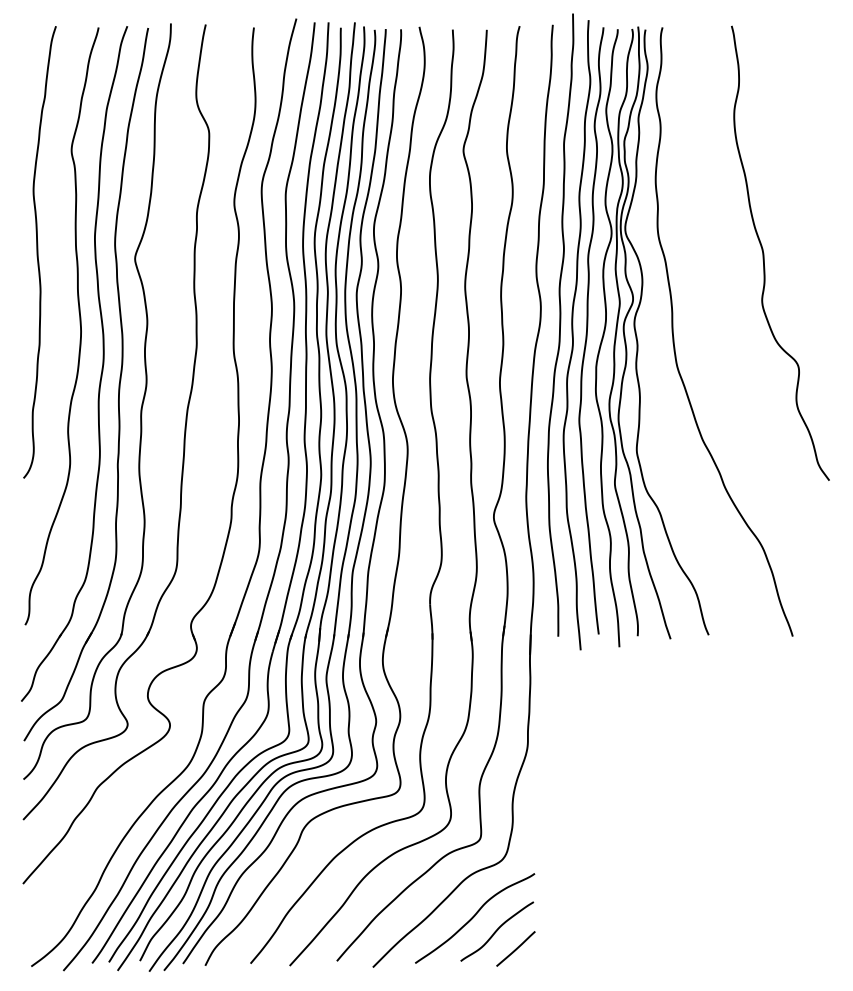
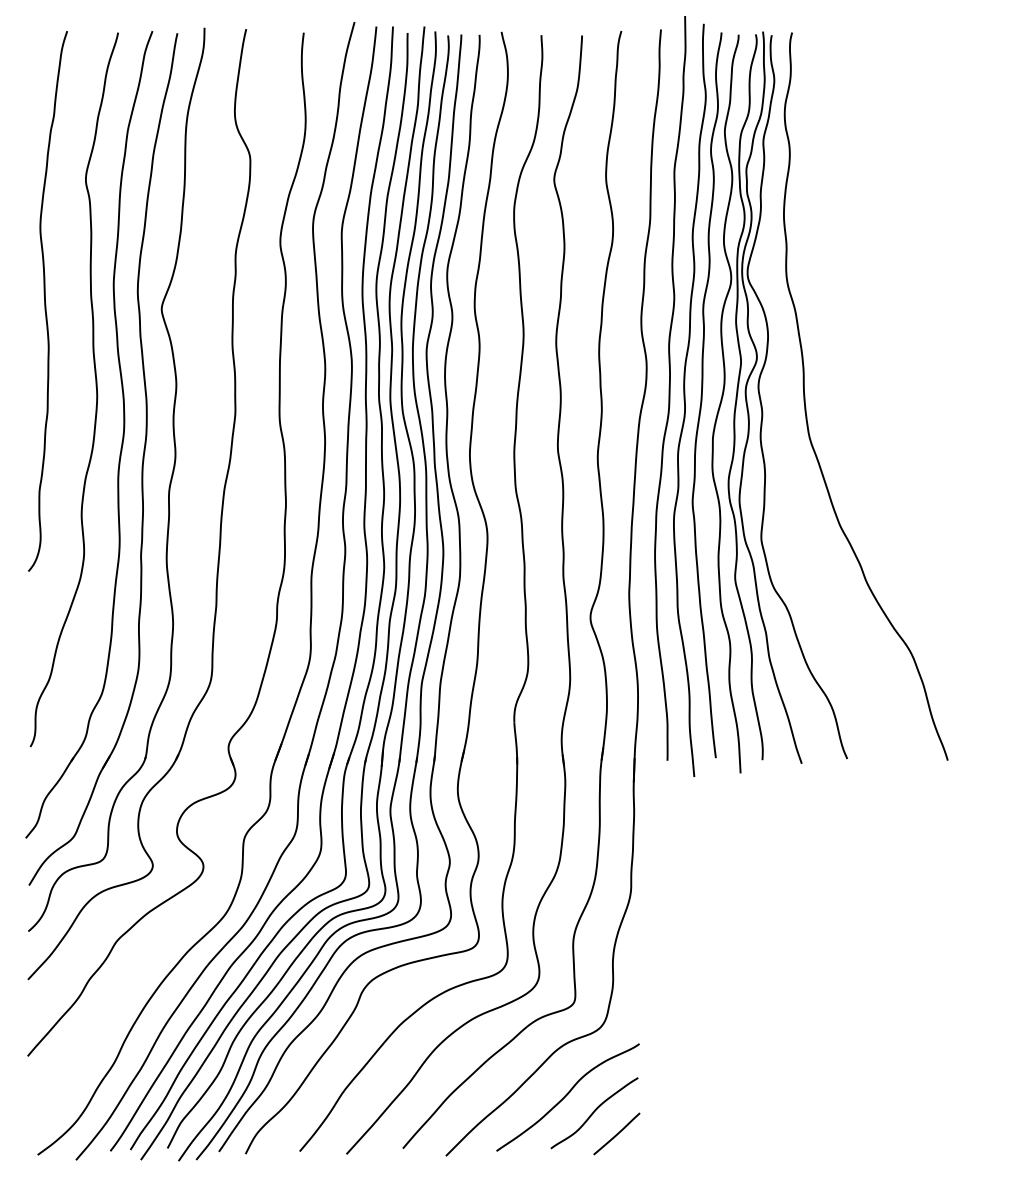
curve: (764, 253) -> (913, 302), removed

